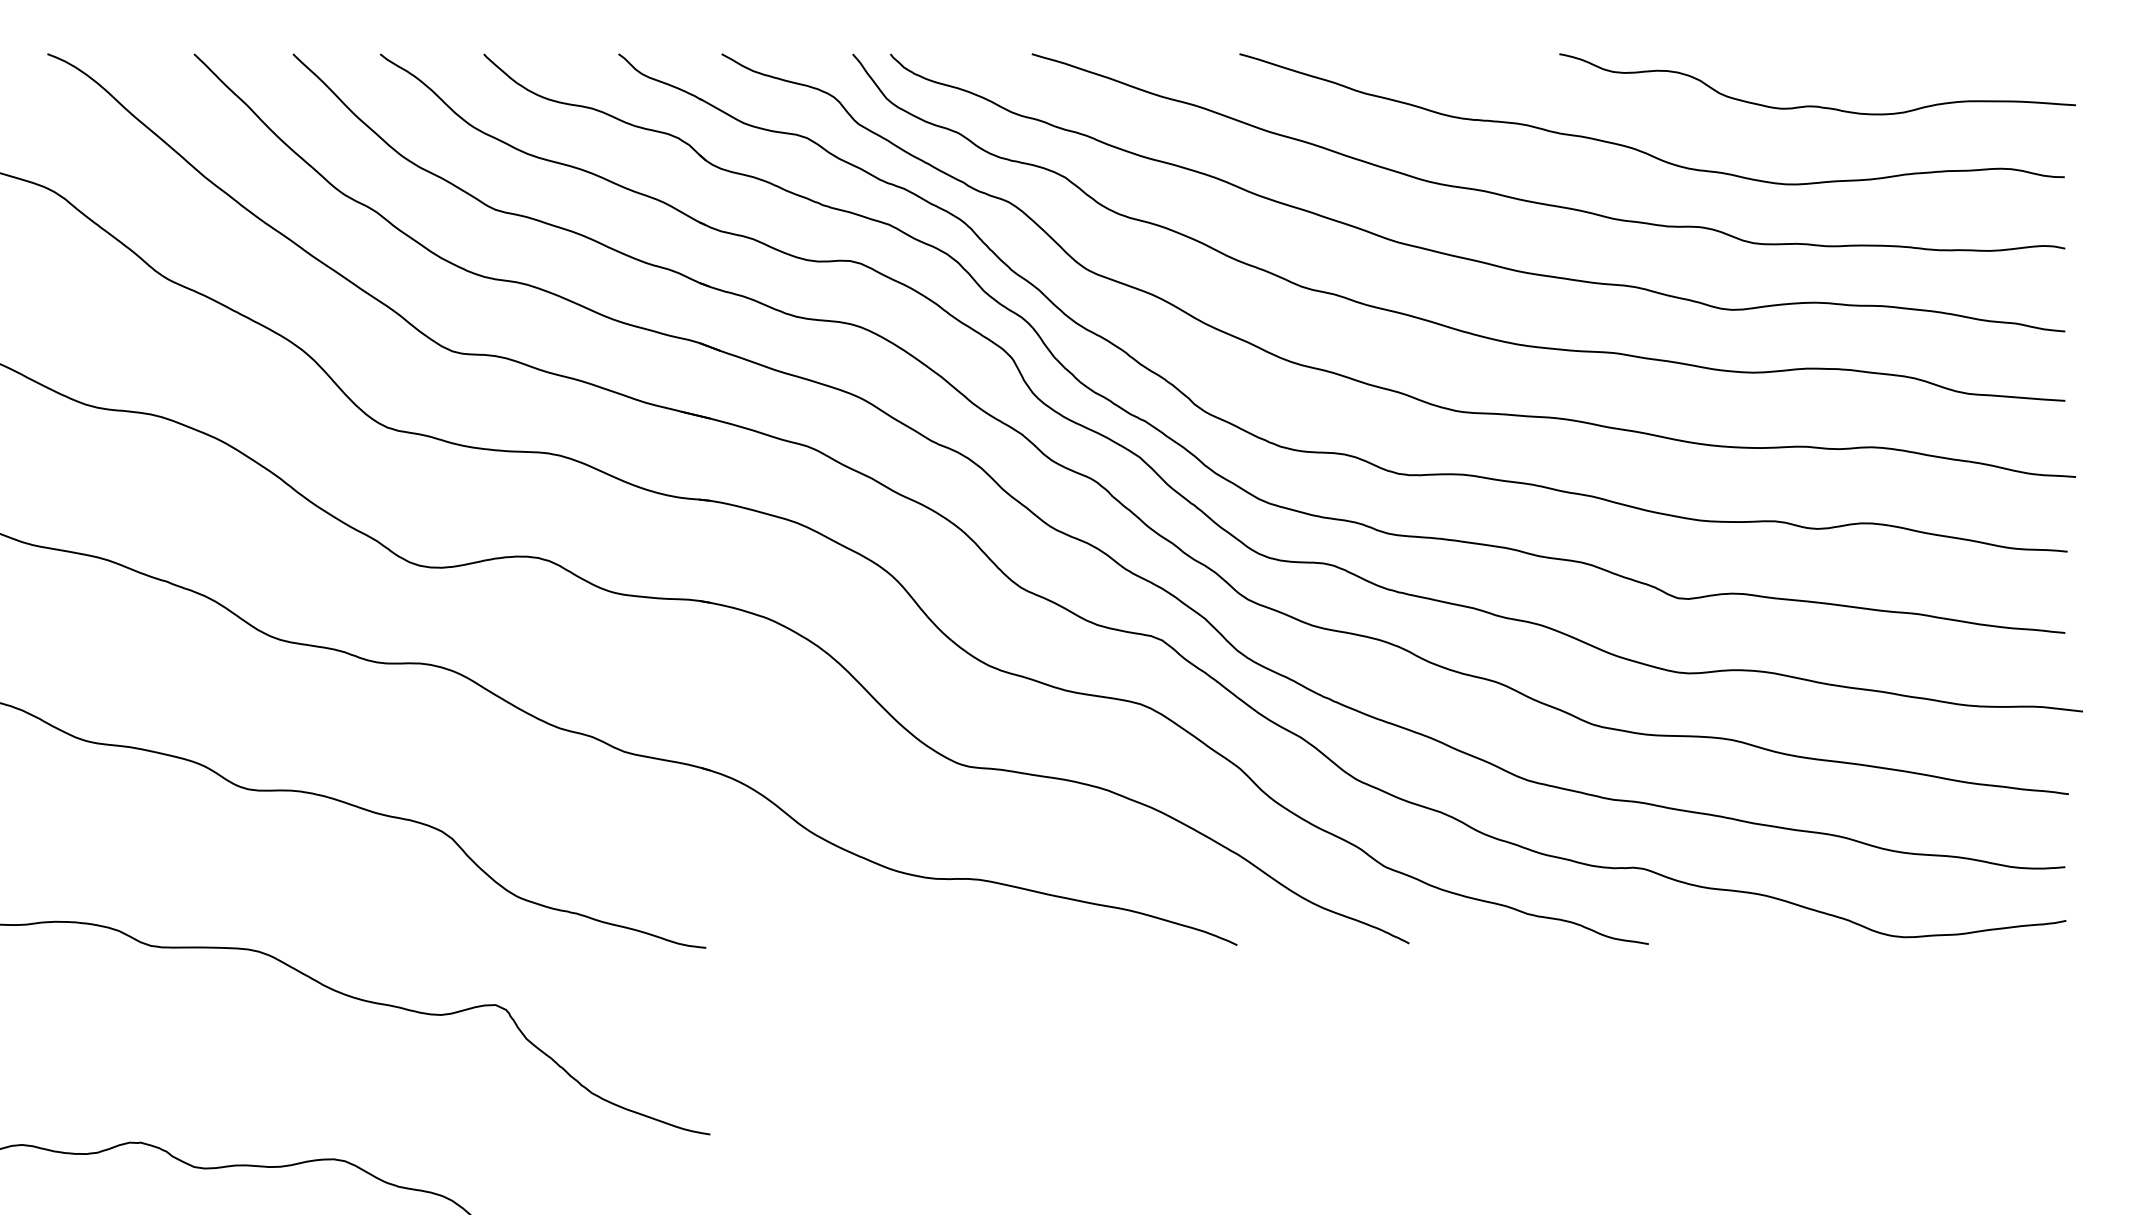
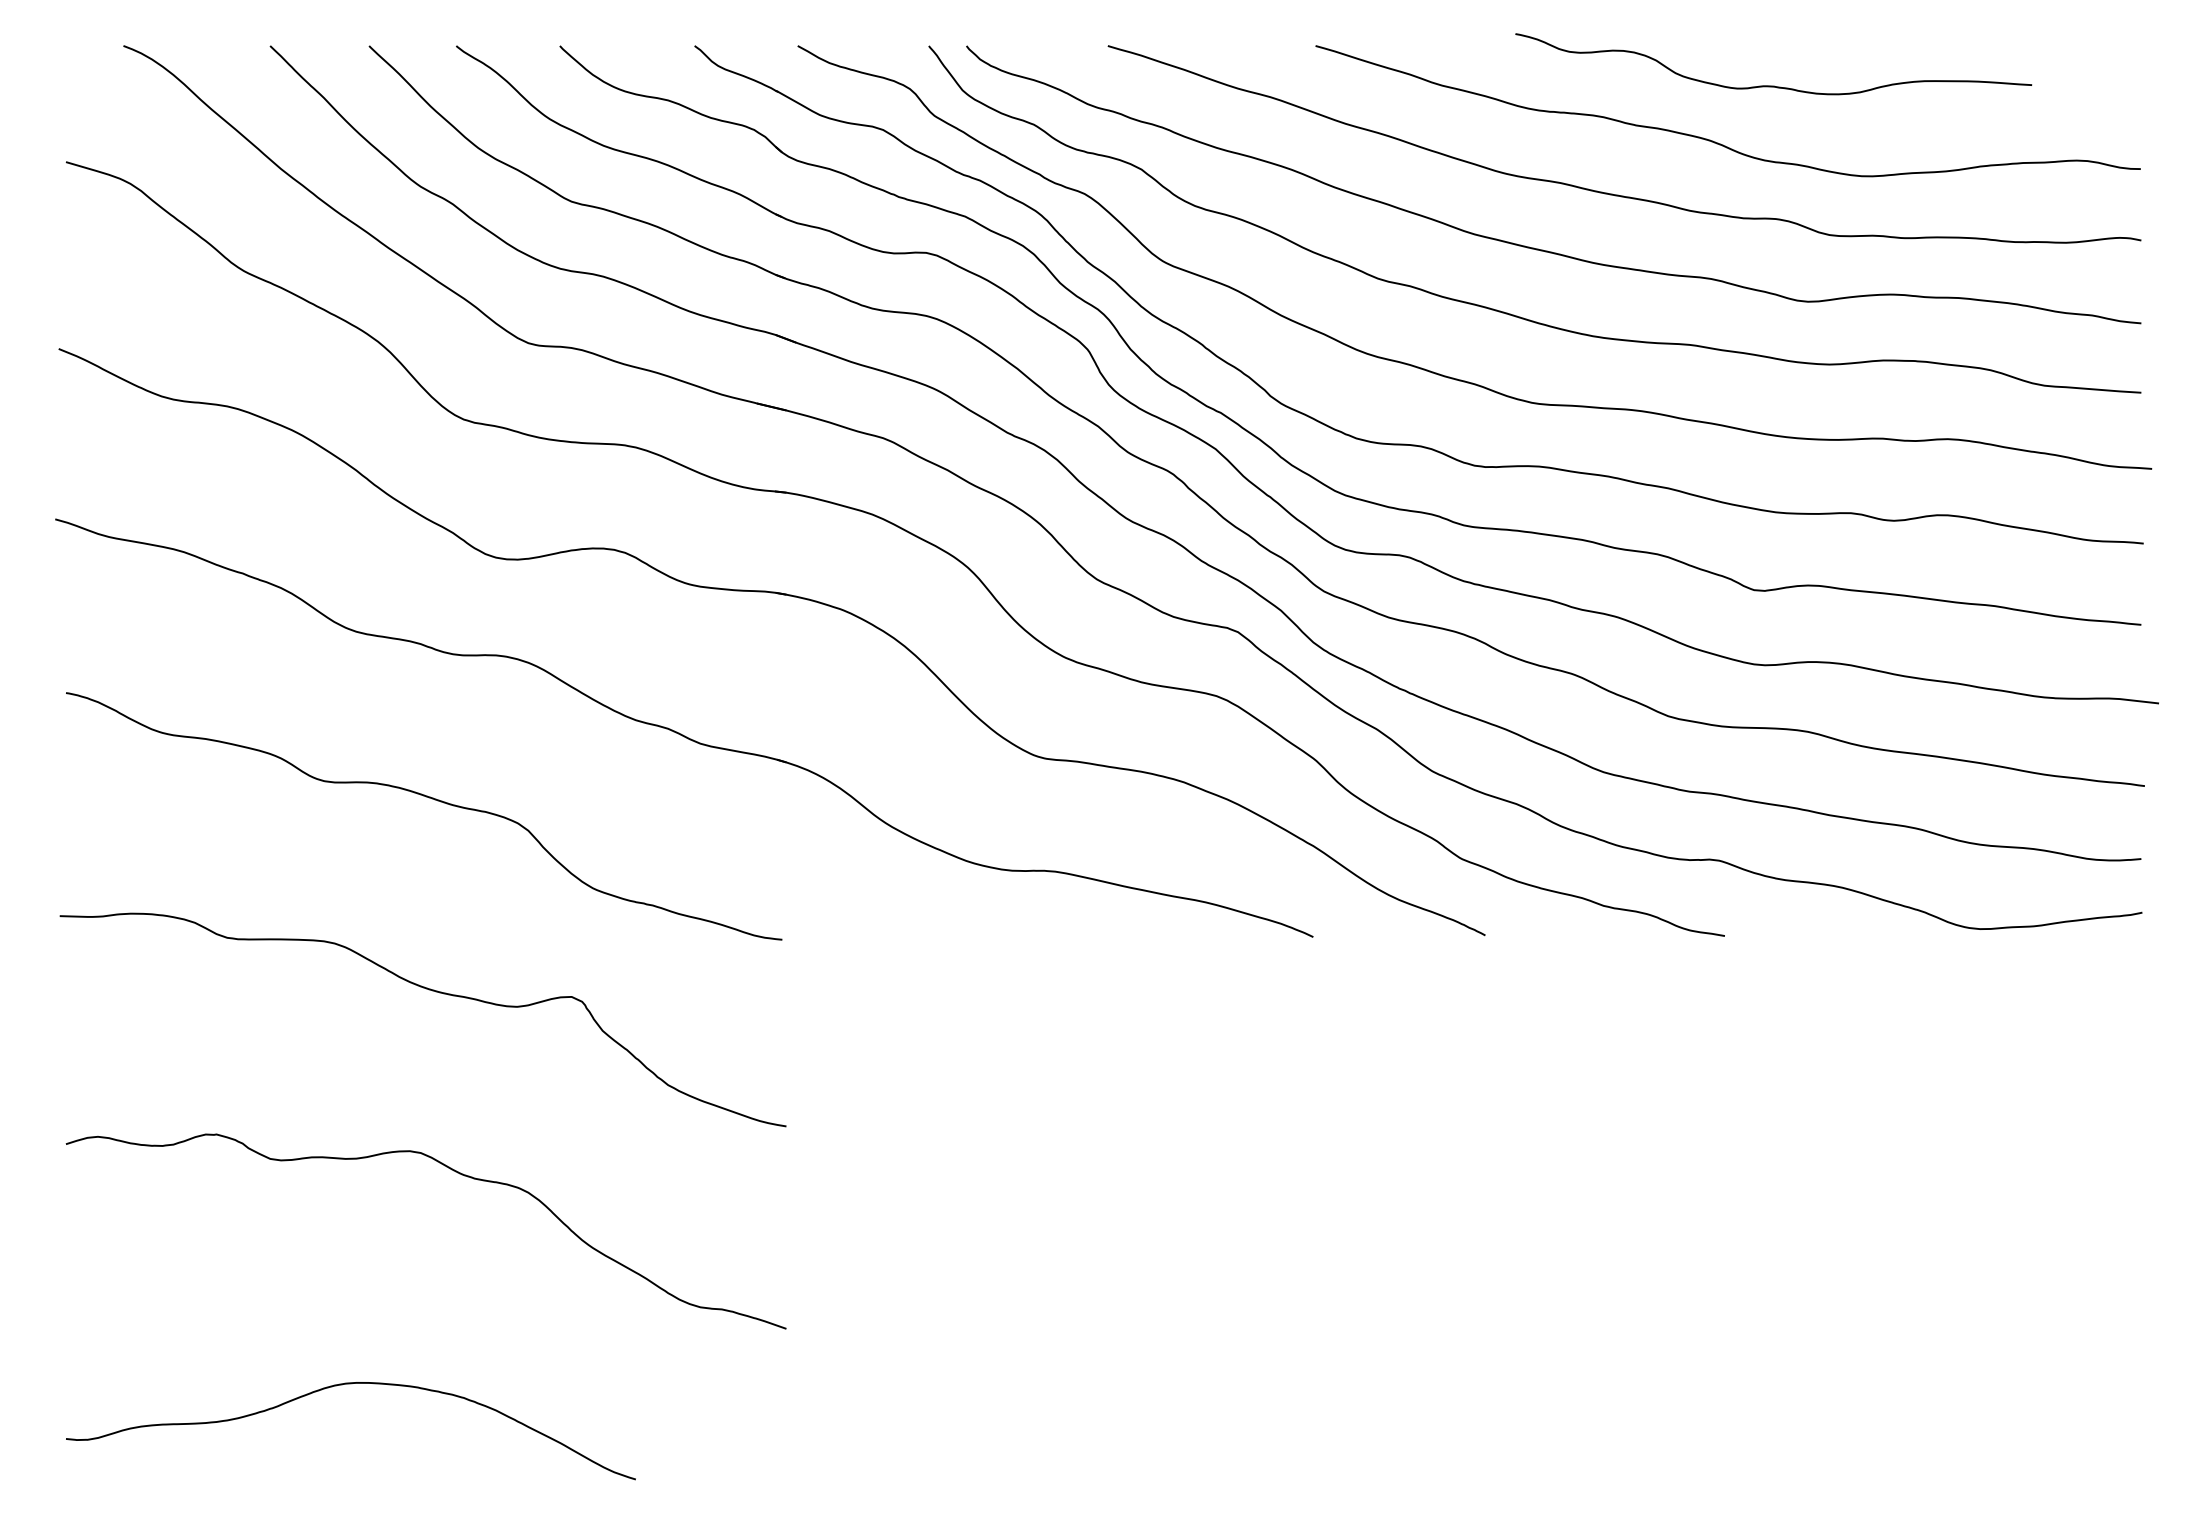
curve: (1817, 105) -> (1773, 85), moved

